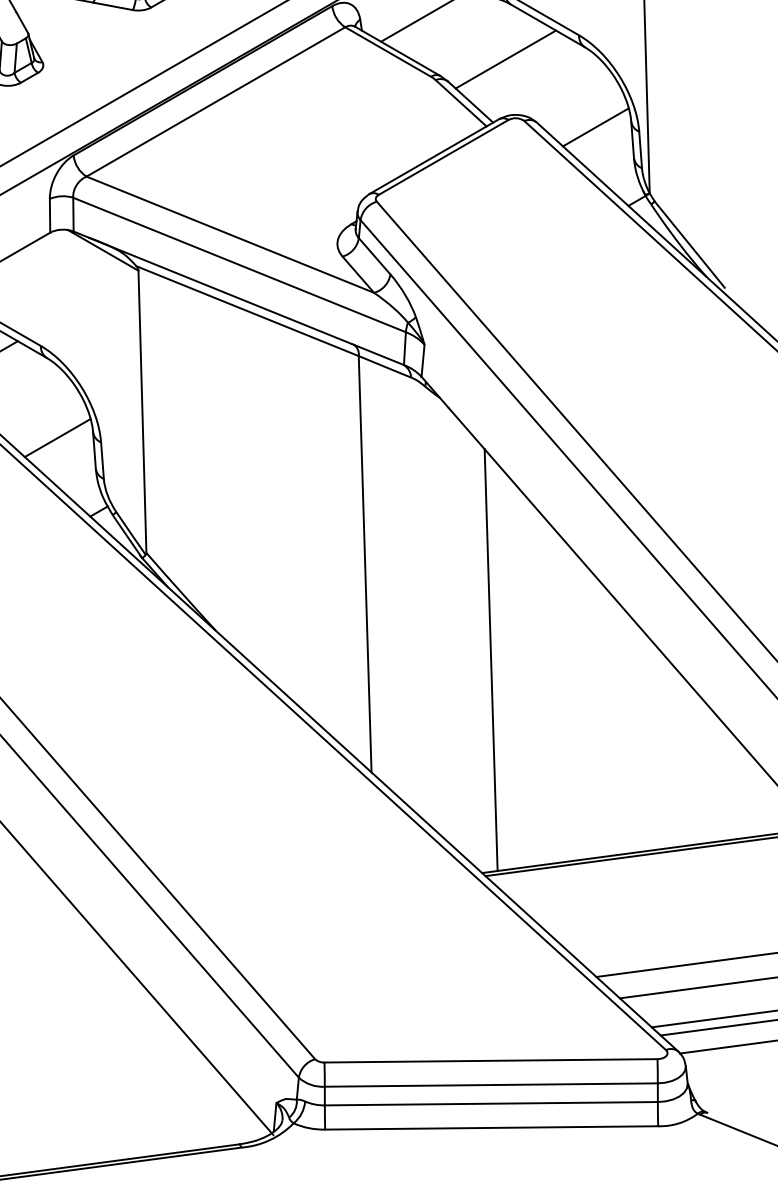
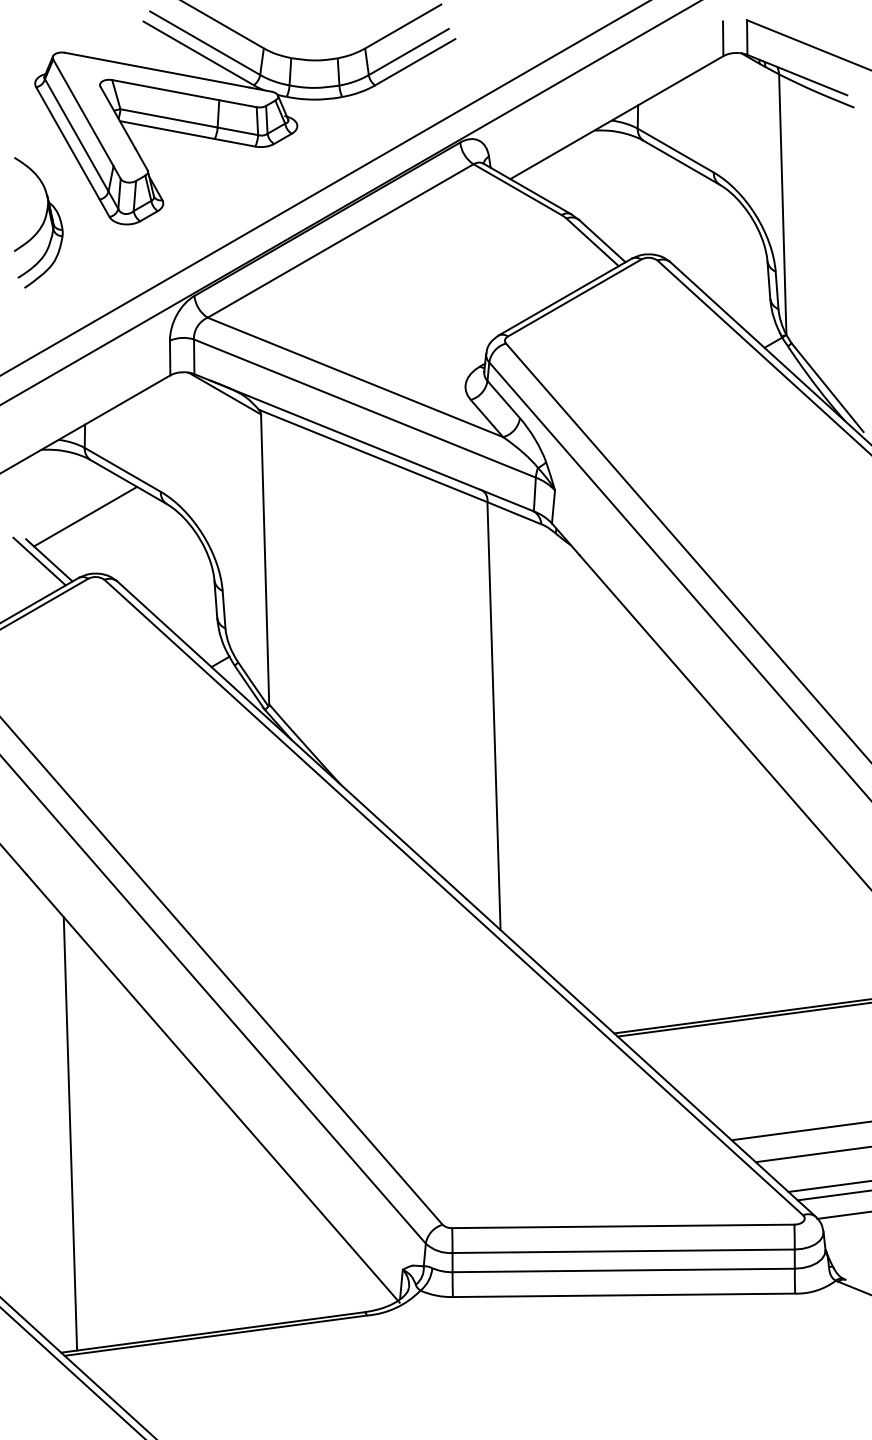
line: (505, 59) -> (638, 197), removed
line: (595, 126) -> (730, 266), removed
line: (57, 437) -> (177, 585), removed
line: (491, 660) -> (623, 814), removed

